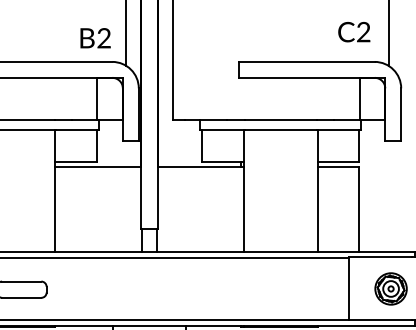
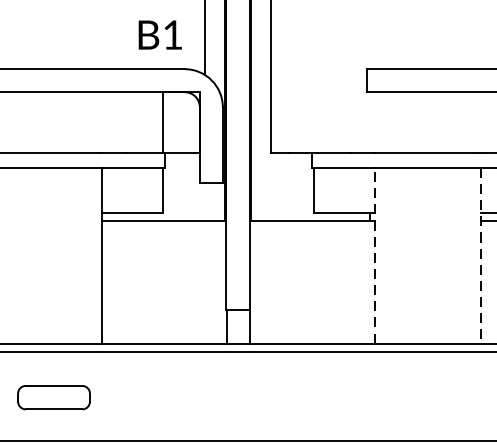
text: (103, 38) -> (171, 35), B2 -> B1
line: (244, 191) -> (375, 256), solid -> dashed
line: (317, 191) -> (480, 256), solid -> dashed

